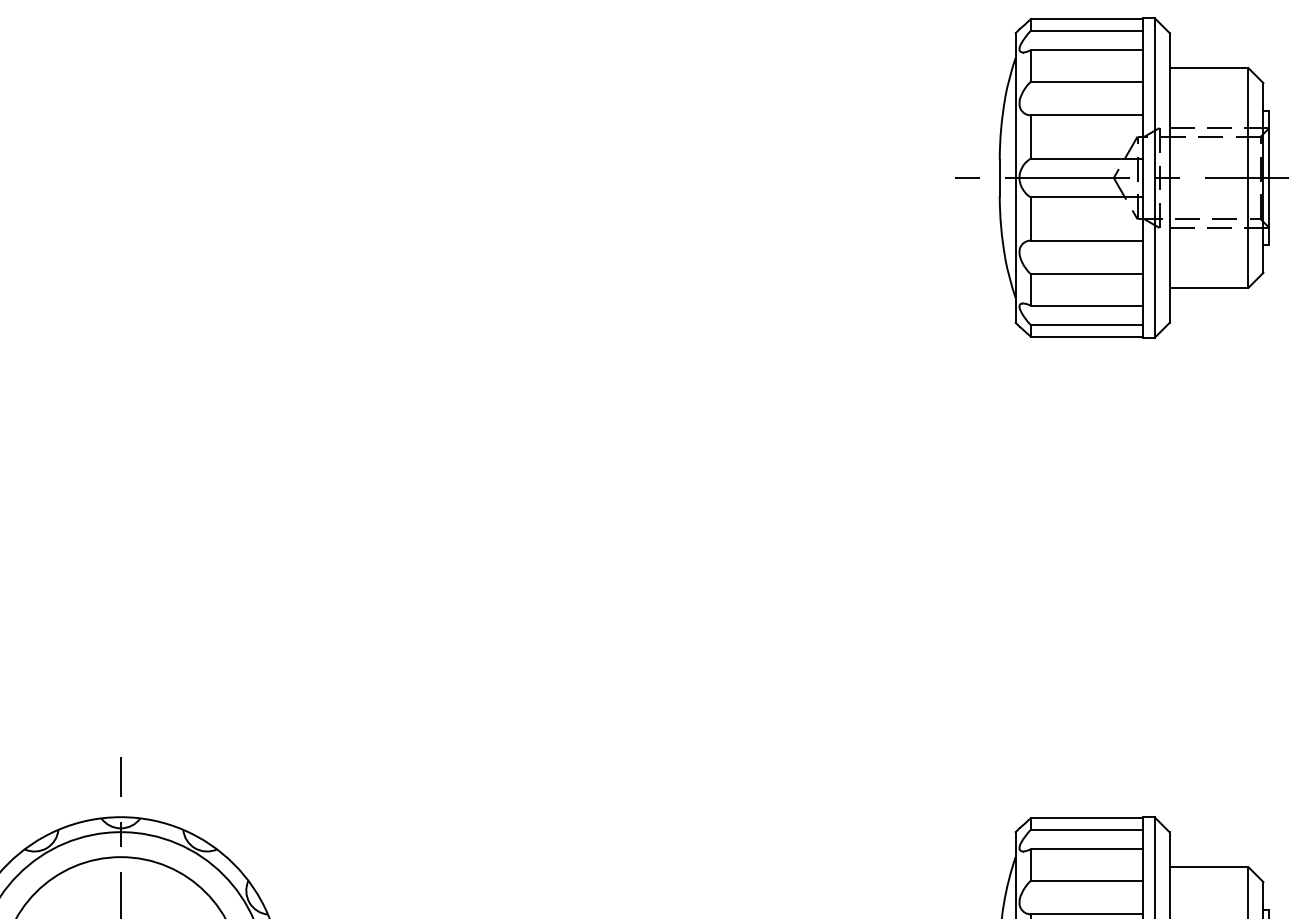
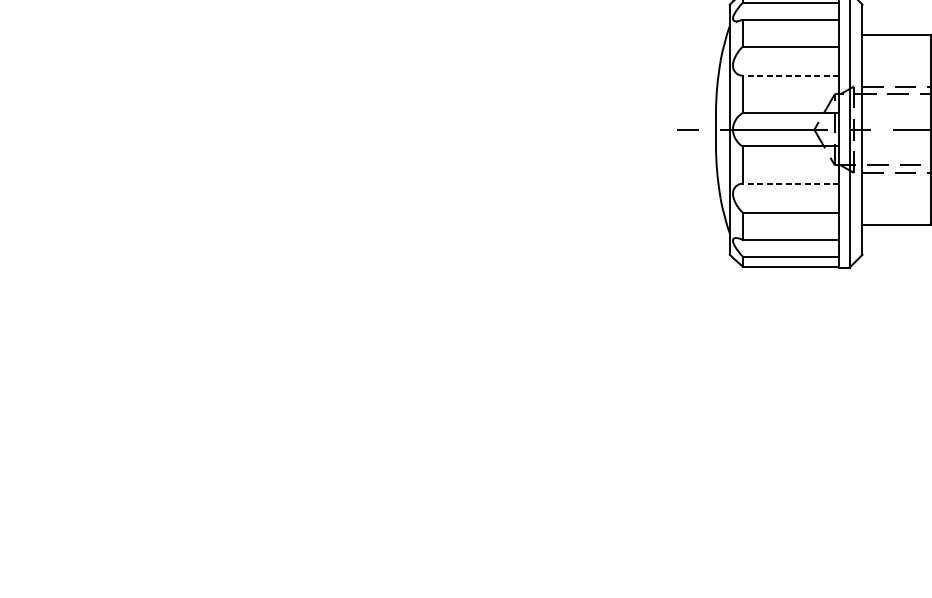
line: (1086, 115) -> (790, 75), solid -> dashed
line: (1086, 240) -> (790, 183), solid -> dashed

